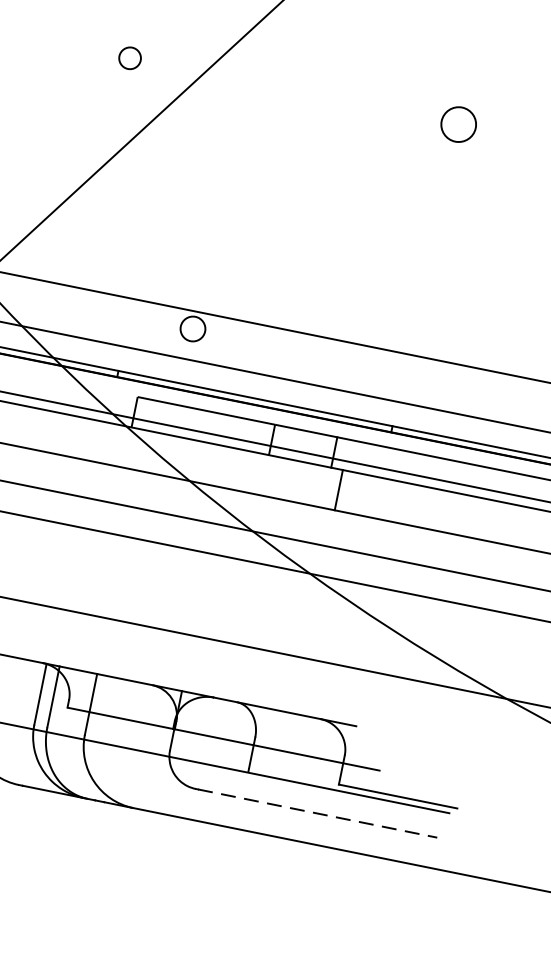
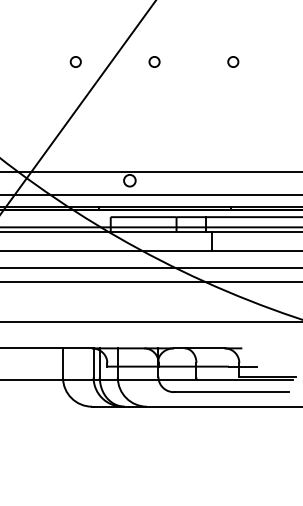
circle: (294, 90) -> (154, 61), added
circle: (459, 123) -> (233, 61), size x0.62
line: (318, 814) -> (232, 392), dashed -> solid

